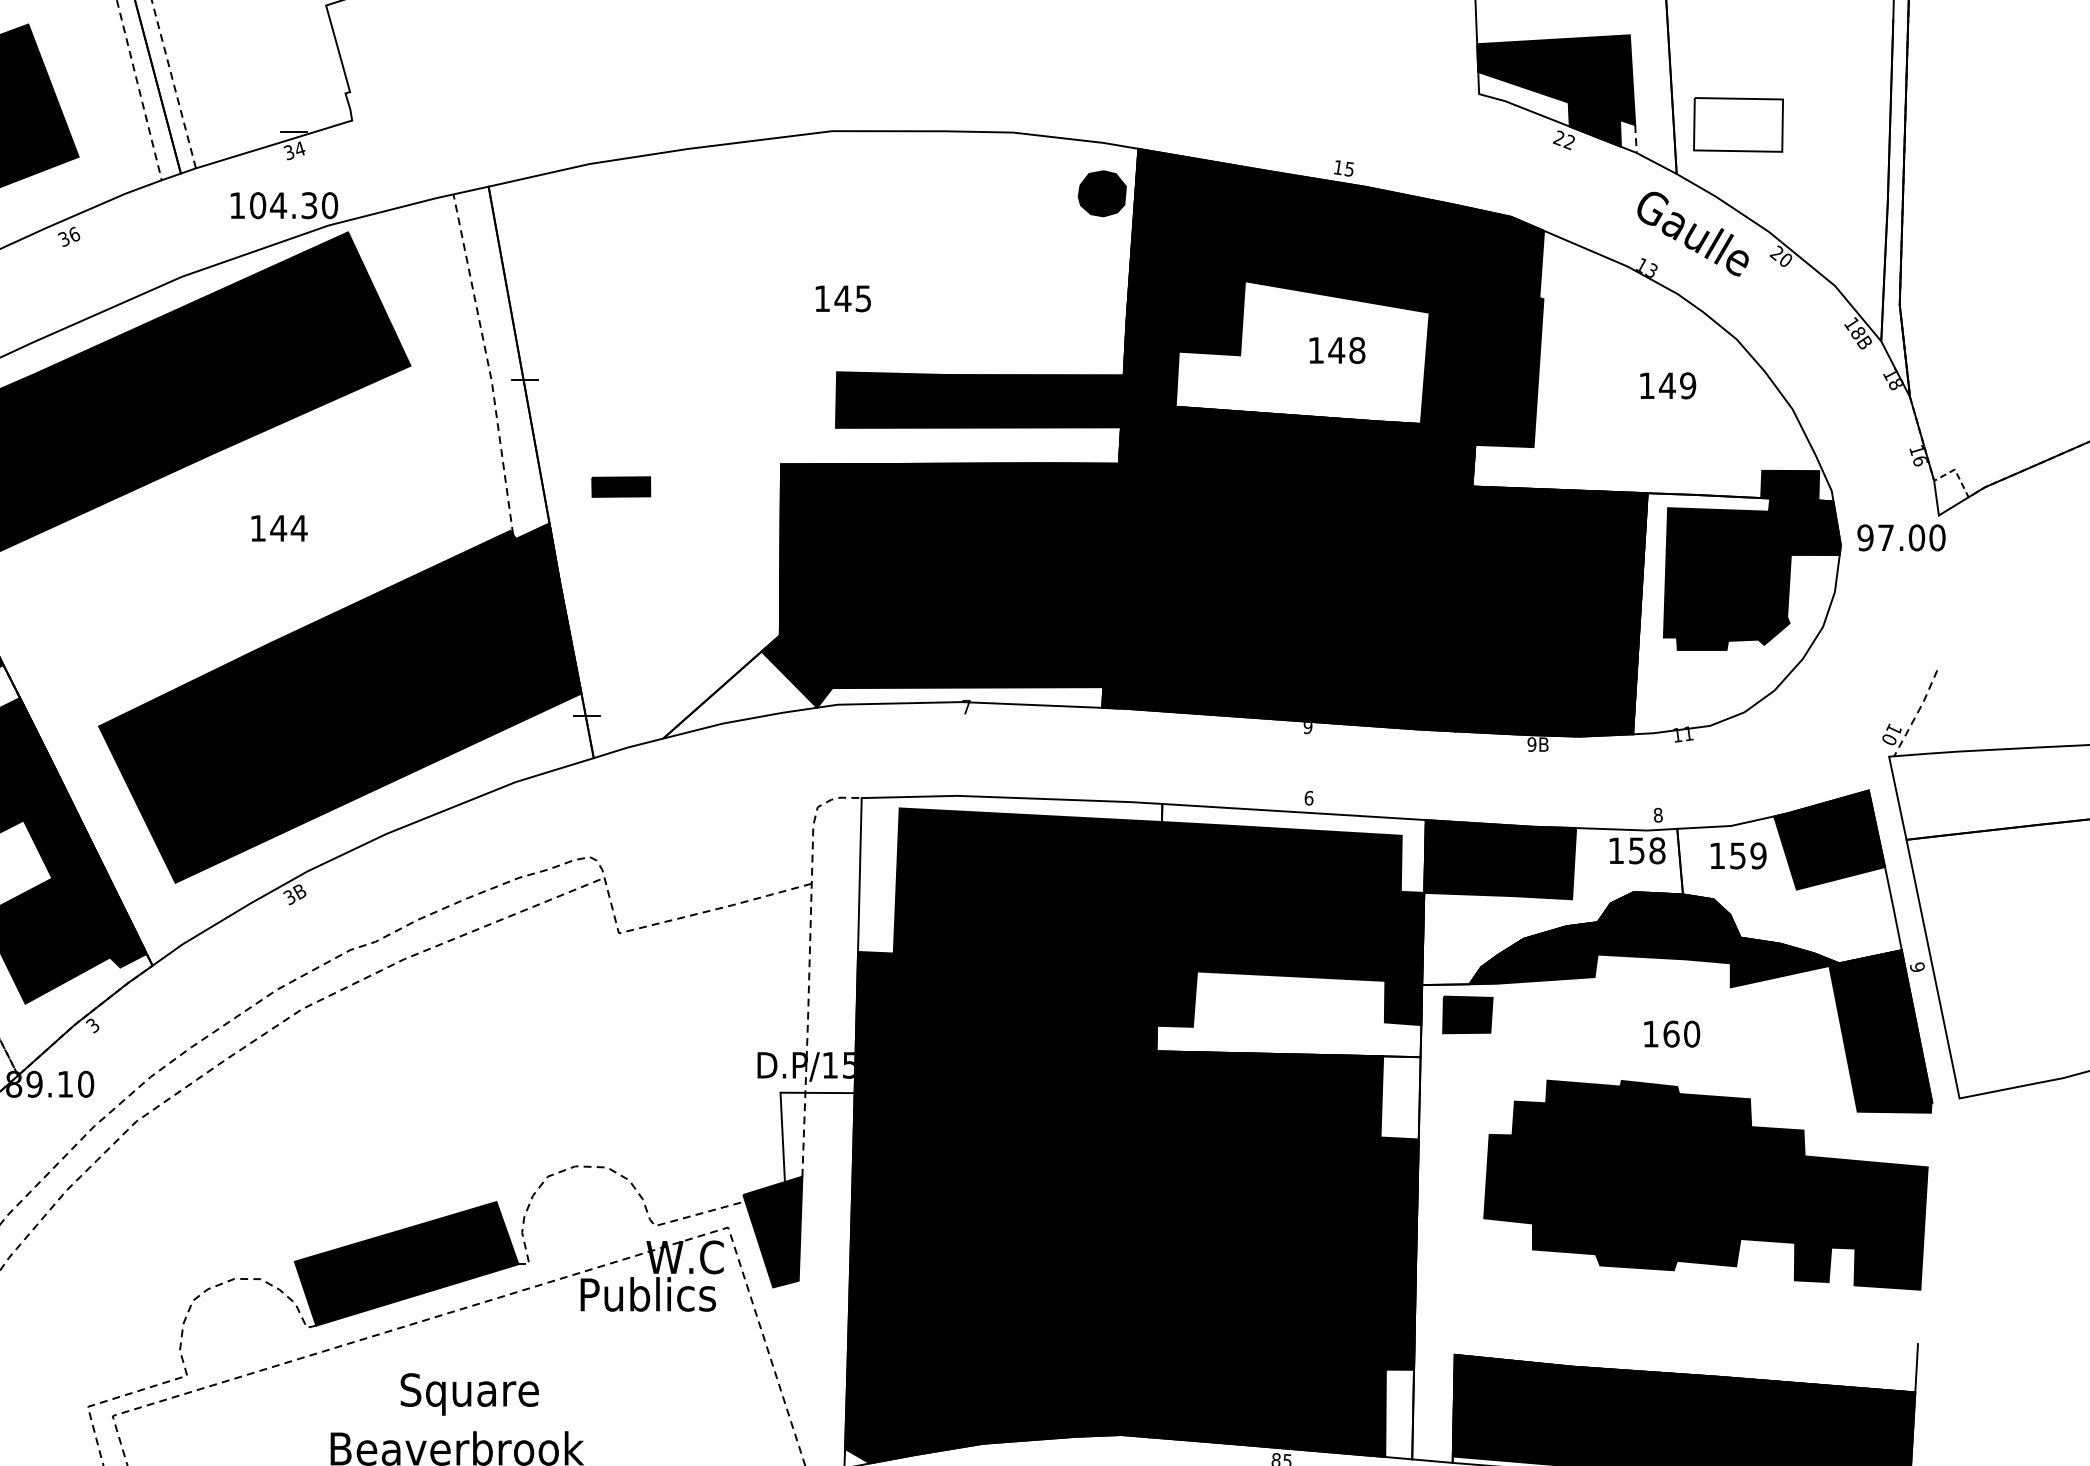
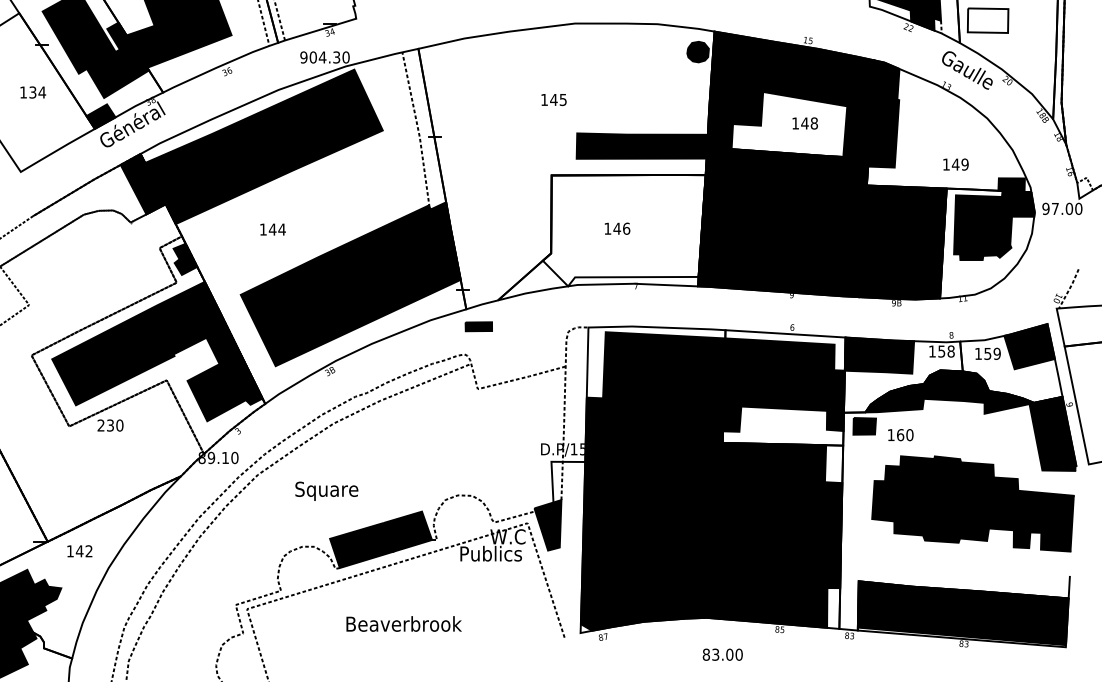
text: (236, 205) -> (303, 57), 104.30 -> 904.30
text: (842, 299) -> (553, 100), moved
text: (1666, 385) -> (955, 164), moved
part: (620, 486) -> (478, 326), moved
text: (278, 528) -> (272, 229), moved
fill: (938, 585) -> (623, 230), removed
text: (1671, 1034) -> (900, 435), moved
text: (469, 1392) -> (326, 490), moved

